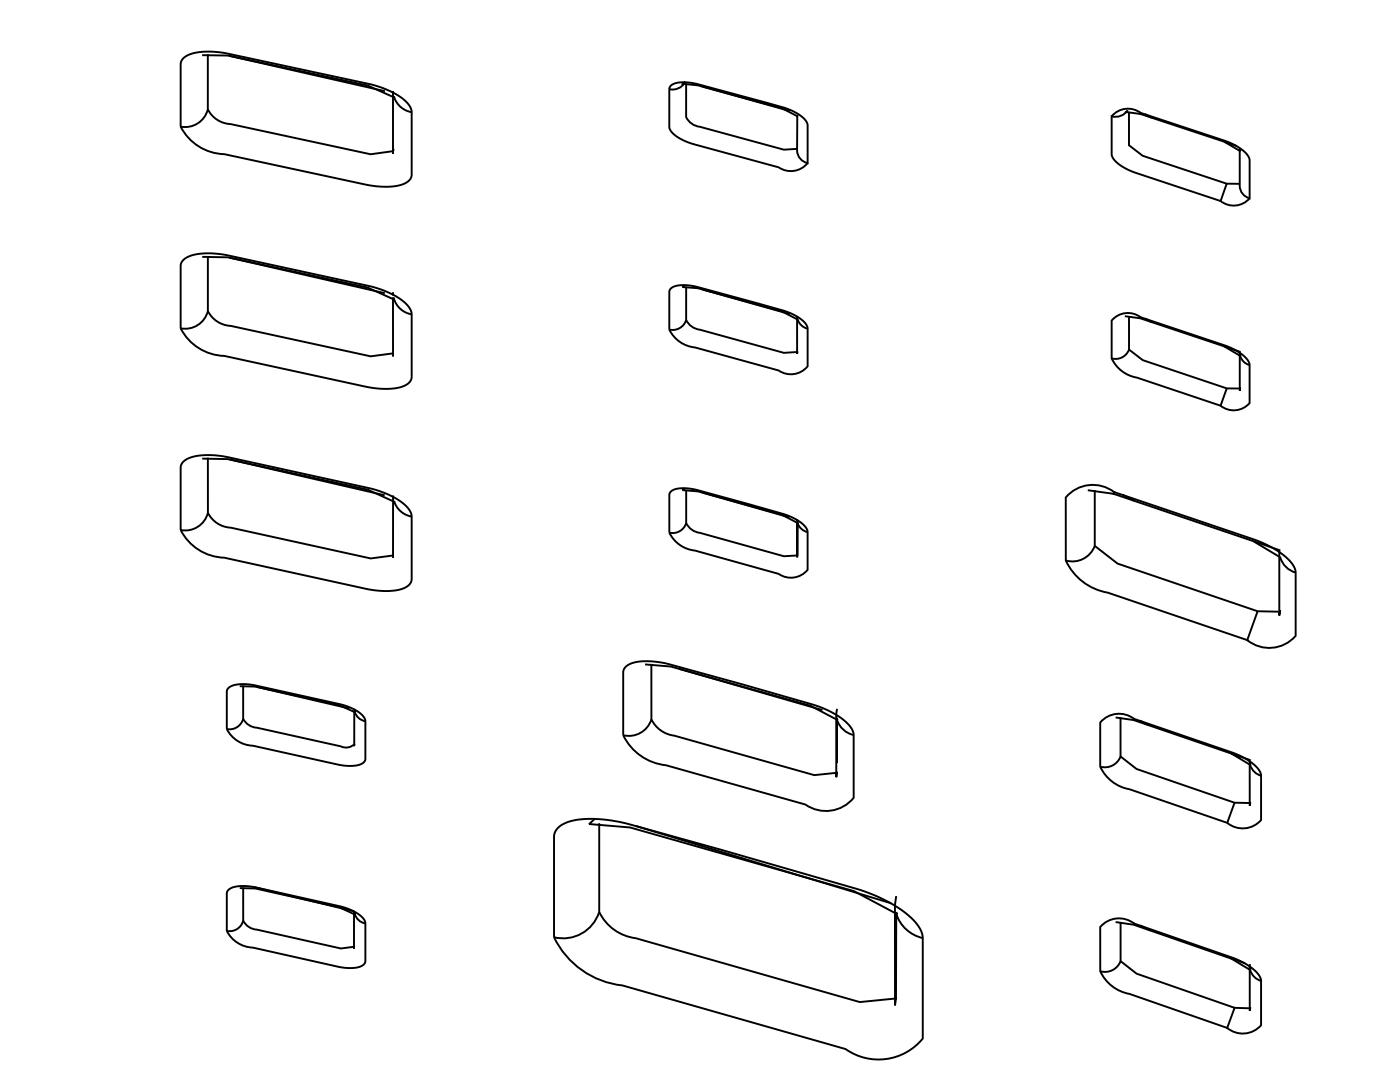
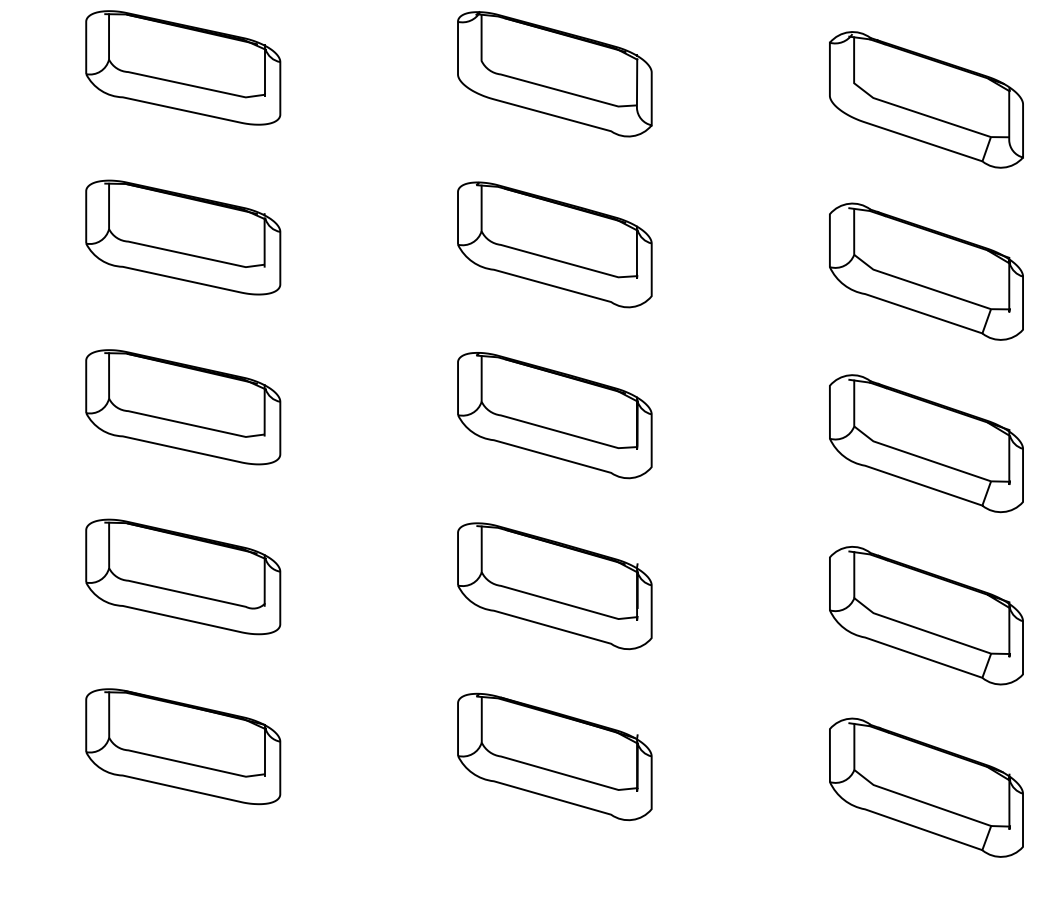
part: (738, 126) -> (554, 74), size x1.67
part: (1180, 156) -> (926, 99), size x1.67
part: (738, 329) -> (554, 244), size x1.67
part: (1180, 361) -> (926, 271), size x1.67
part: (738, 532) -> (554, 415), size x1.67
part: (295, 724) -> (182, 576), size x1.67
part: (1180, 770) -> (926, 615), size x1.43
part: (295, 926) -> (182, 746), size x1.67
part: (738, 939) -> (554, 757), size x0.62
part: (1180, 975) -> (926, 787), size x1.43

